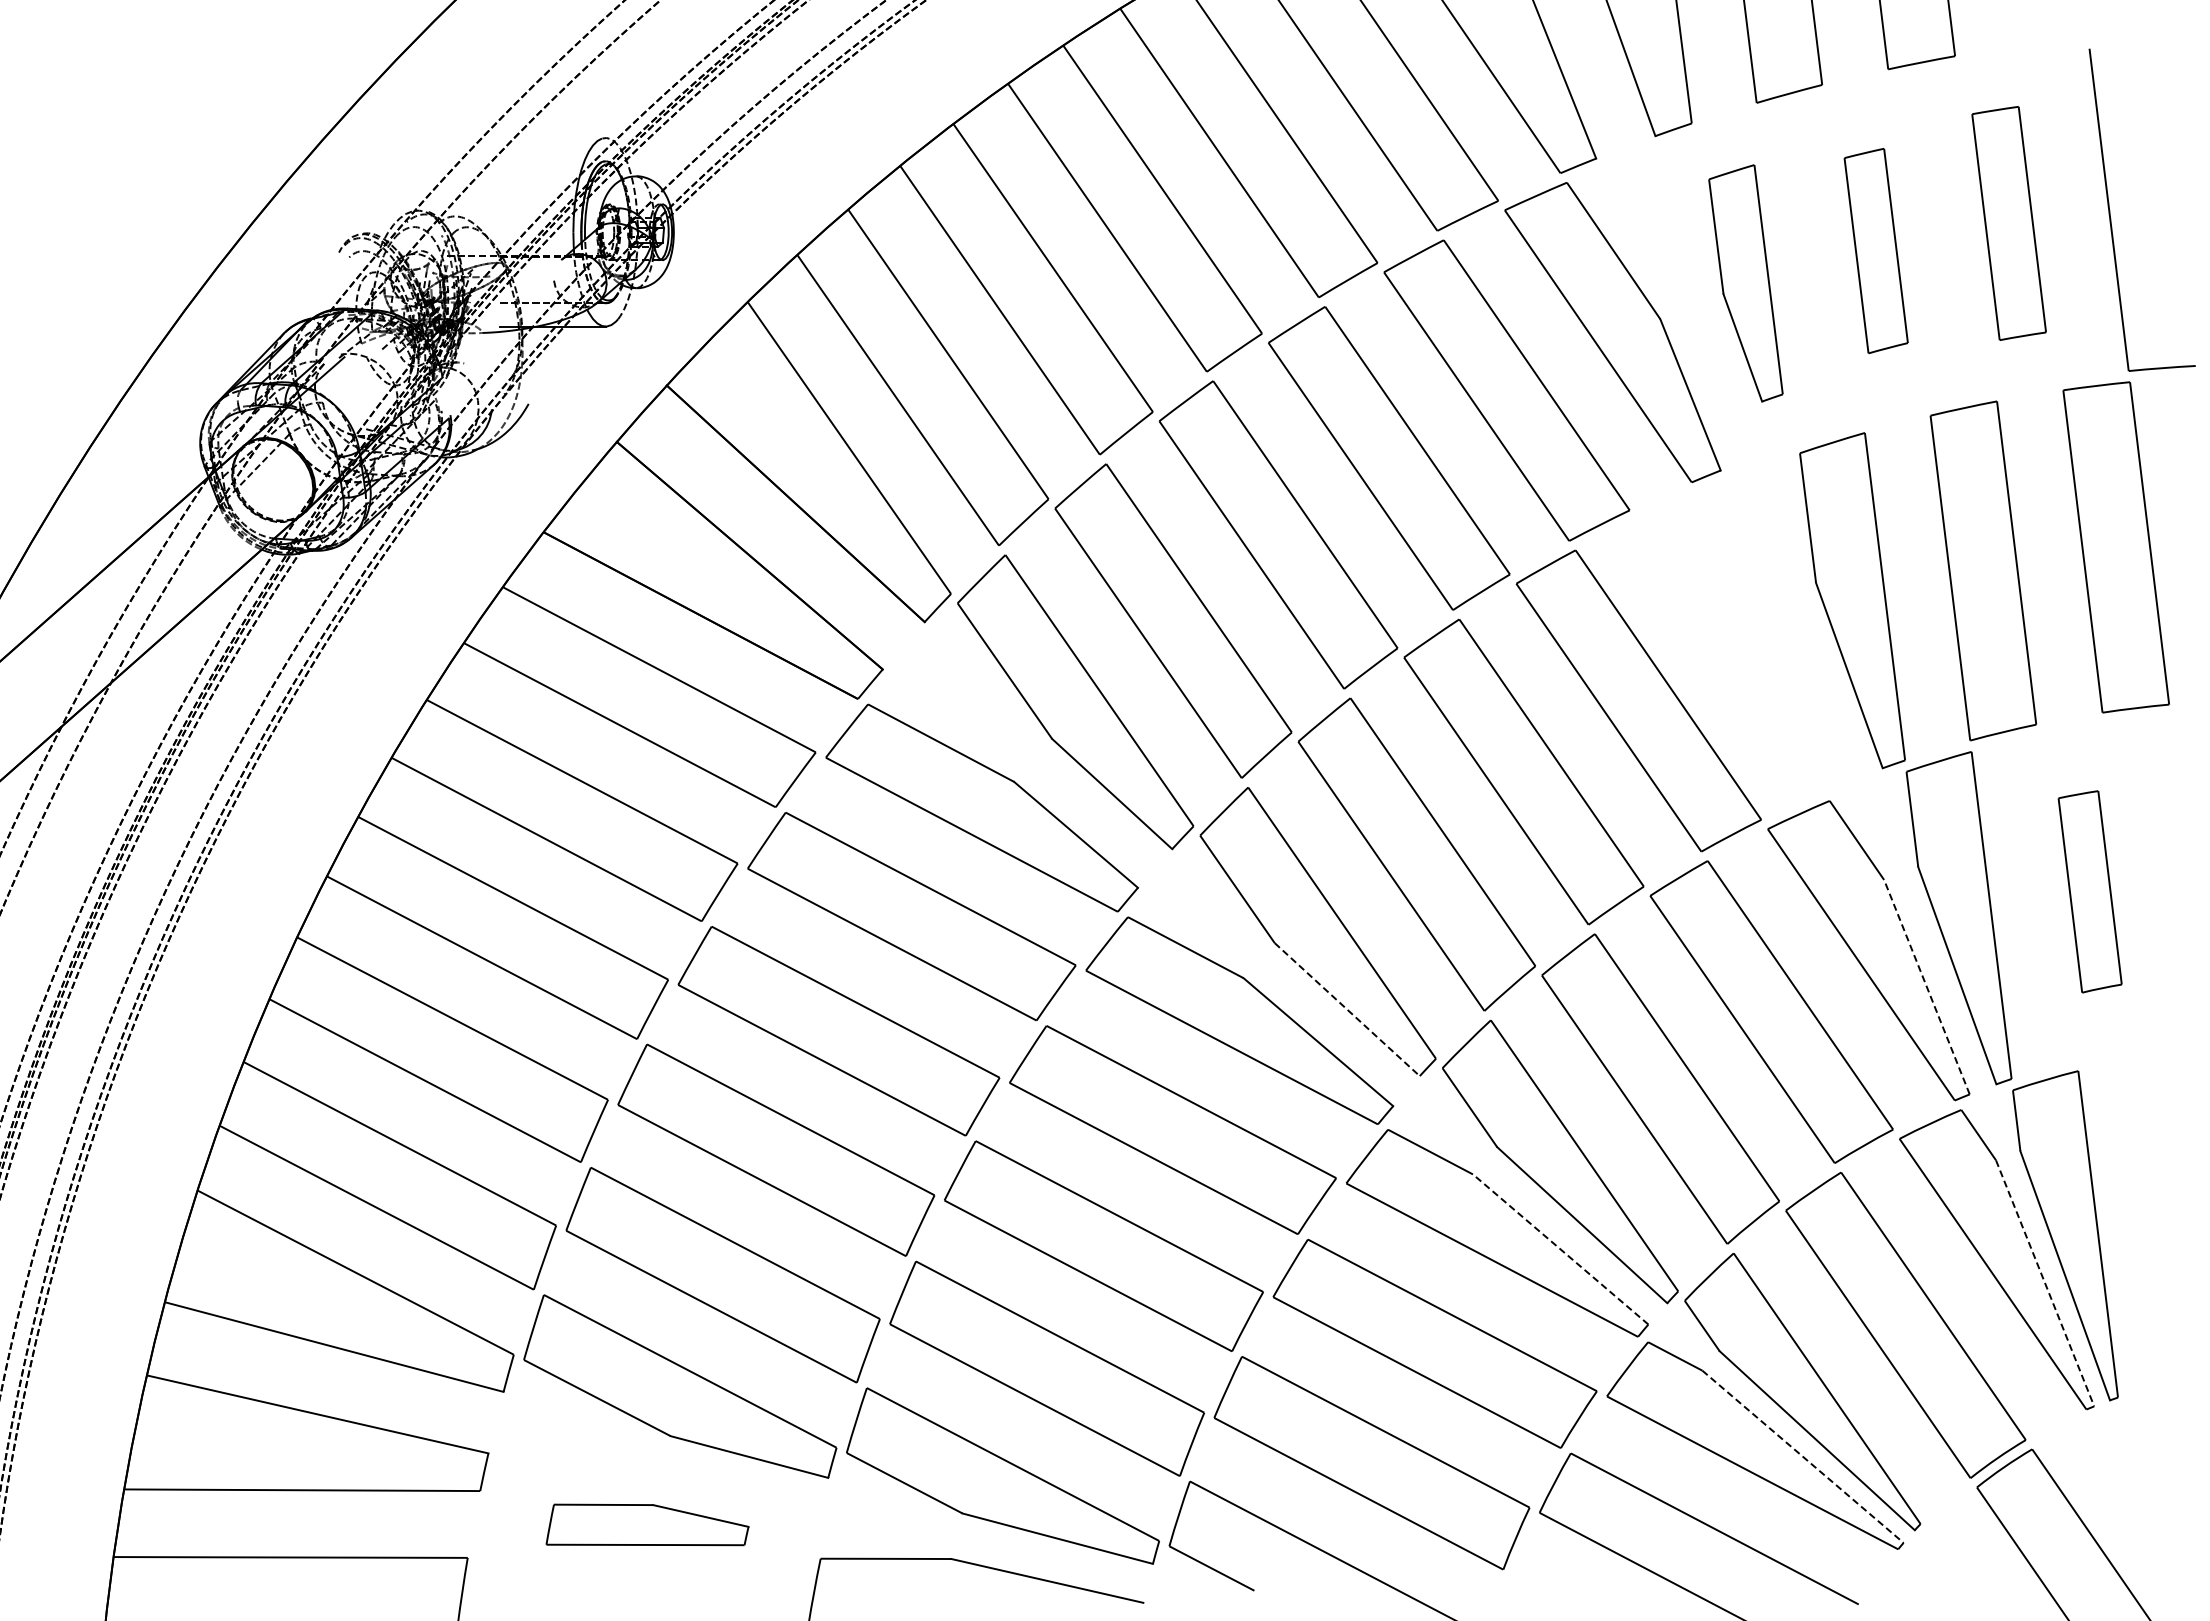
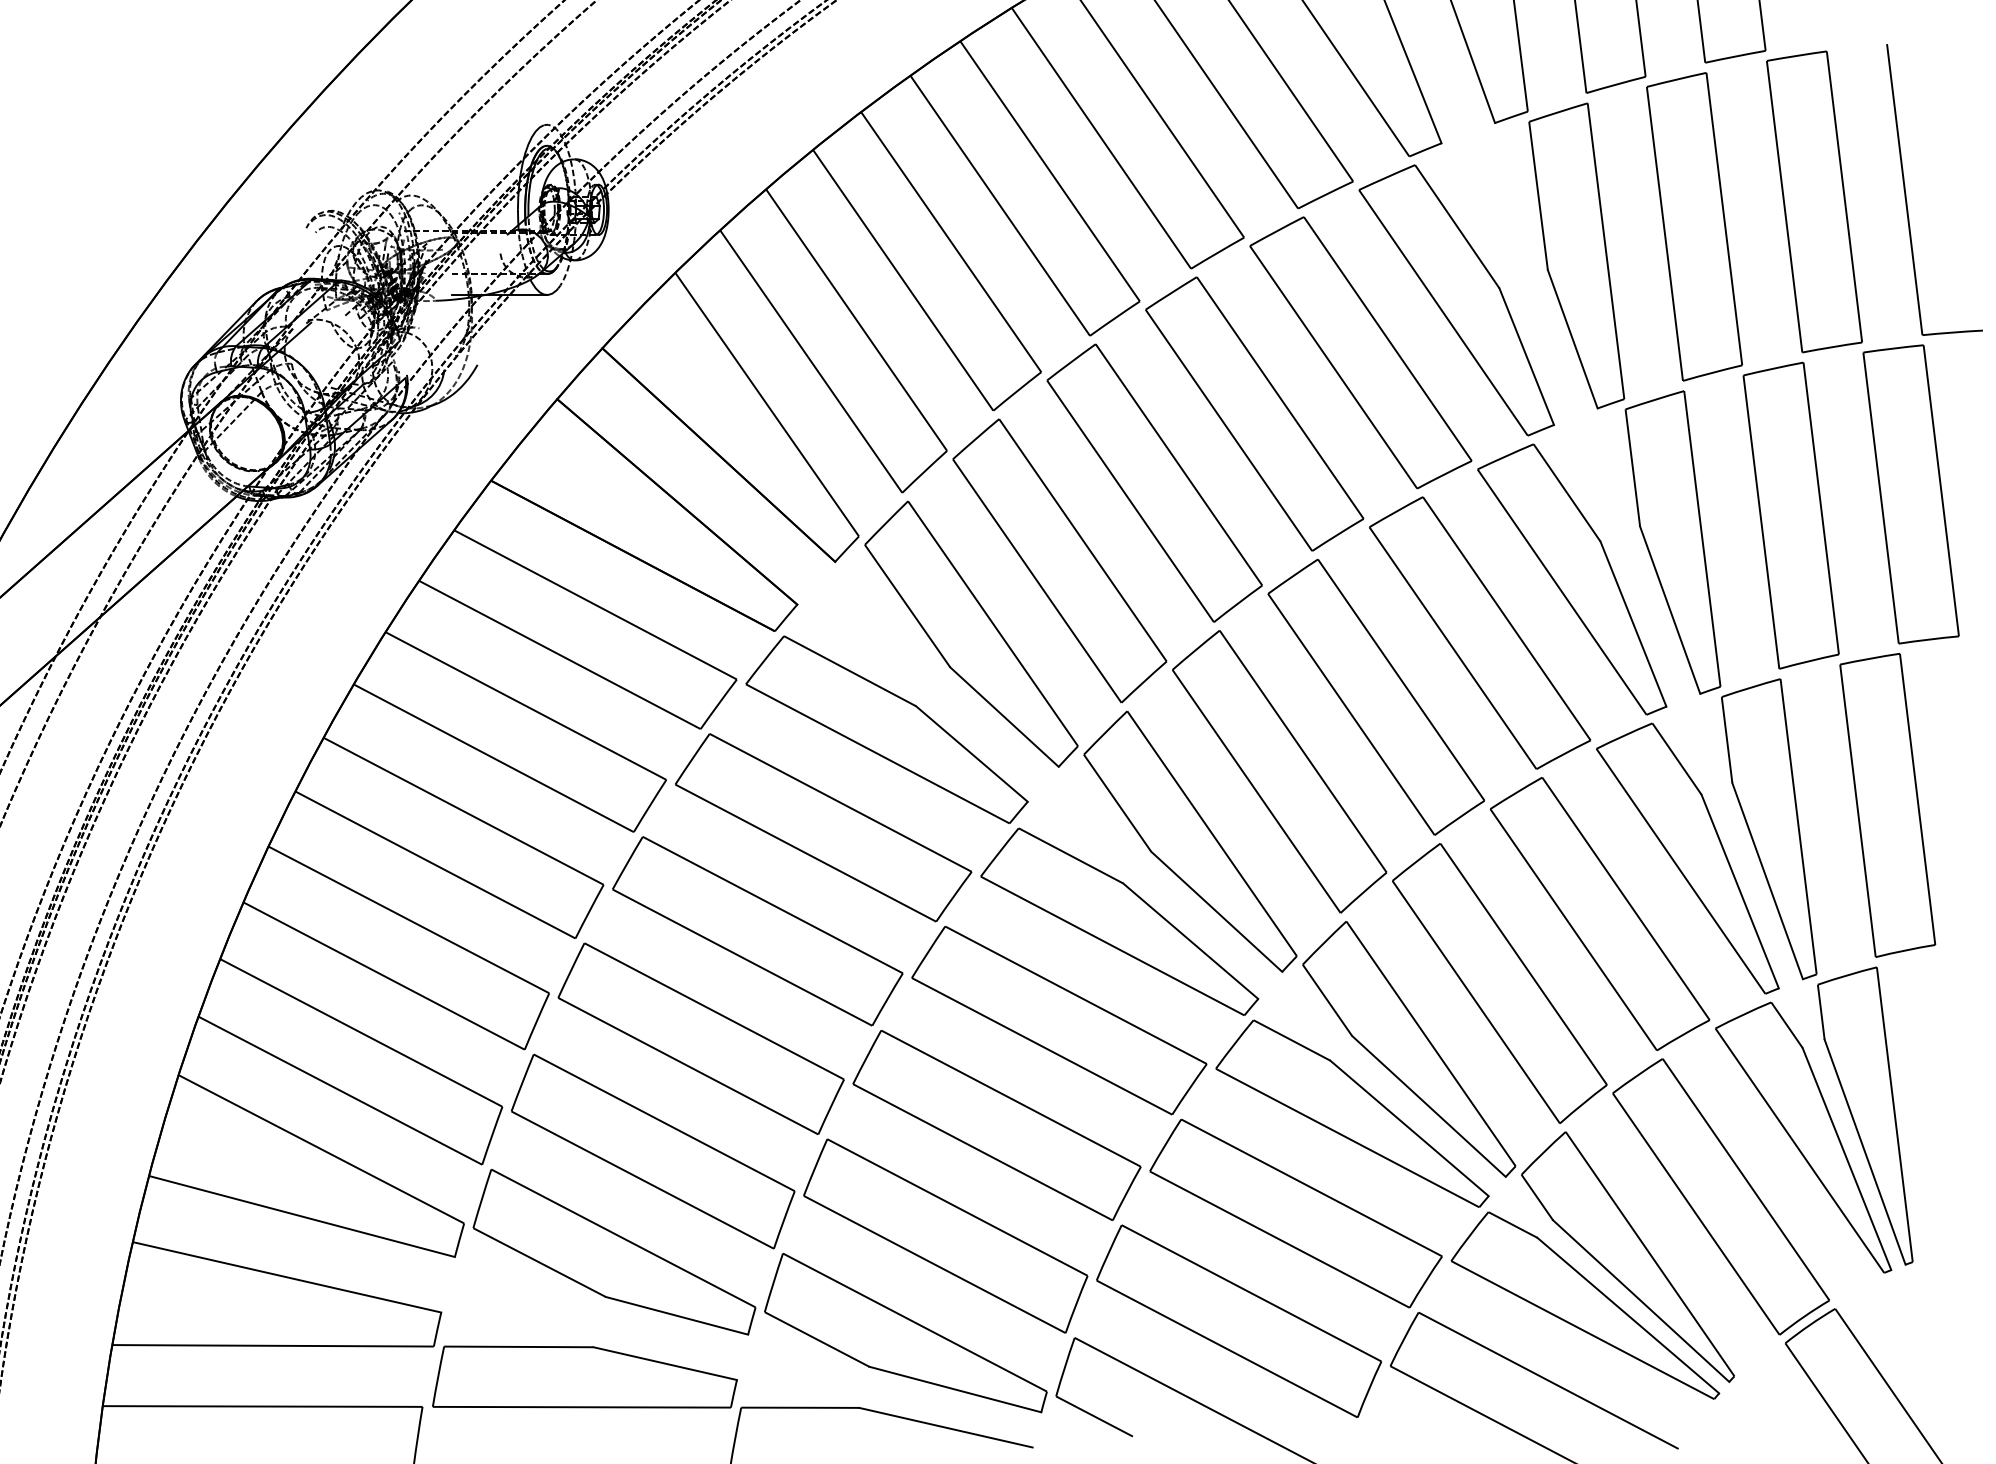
part: (2008, 223) -> (1813, 201), size x1.43
part: (1875, 250) -> (1693, 226), size x1.67
part: (1745, 283) -> (1576, 256), size x1.43
part: (1740, 641) -> (1571, 579), added
part: (2089, 891) -> (1887, 805), size x1.67
line: (1926, 986) -> (1739, 890), dashed -> solid
line: (1347, 1009) -> (1216, 911), dashed -> solid
line: (1560, 1249) -> (1409, 1128), dashed -> solid
line: (2045, 1283) -> (1847, 1159), dashed -> solid
line: (1803, 1457) -> (1628, 1316), dashed -> solid
part: (647, 1524) -> (584, 1376), size x1.67

